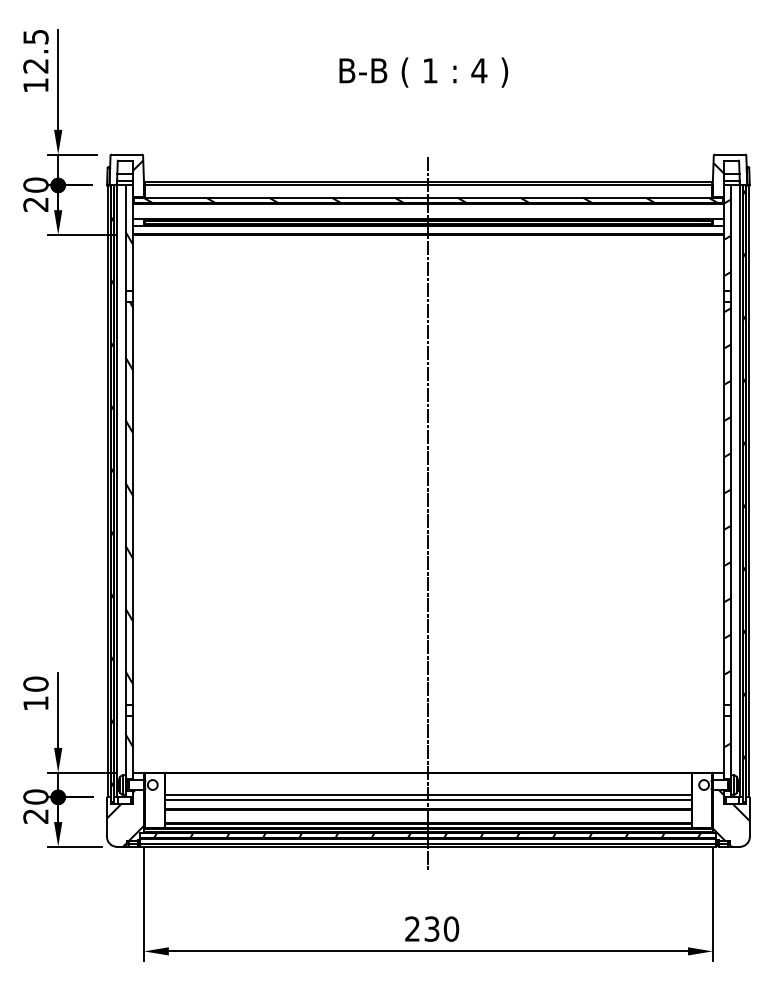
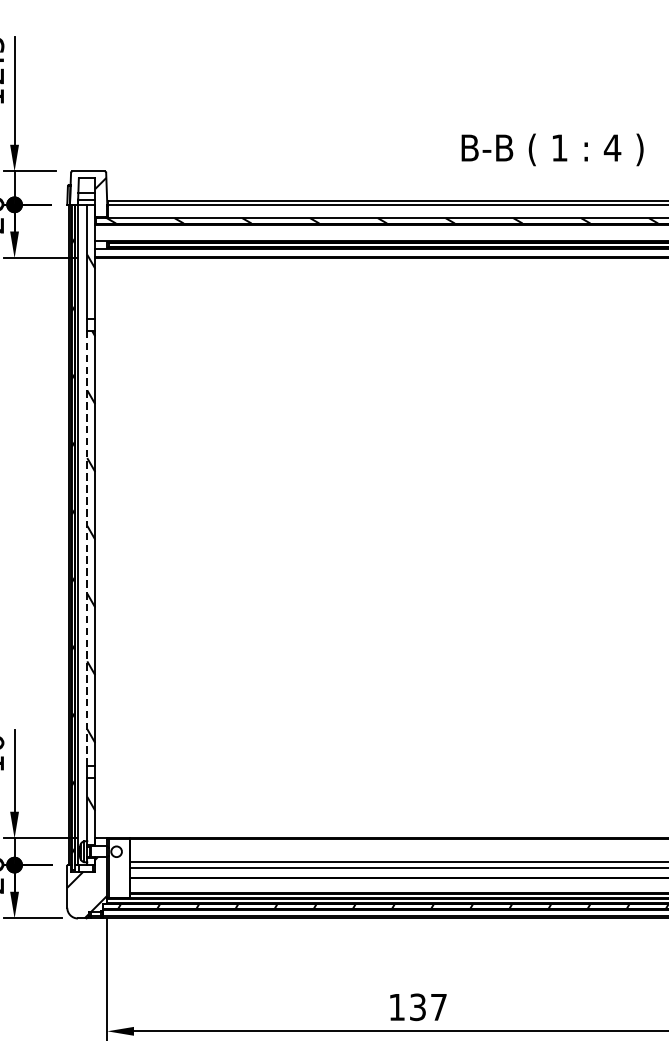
text: (423, 72) -> (552, 149), moved
line: (125, 504) -> (87, 549), solid -> dashed
line: (428, 514) -> (414, 559), removed
text: (432, 928) -> (418, 1006), 230 -> 137

